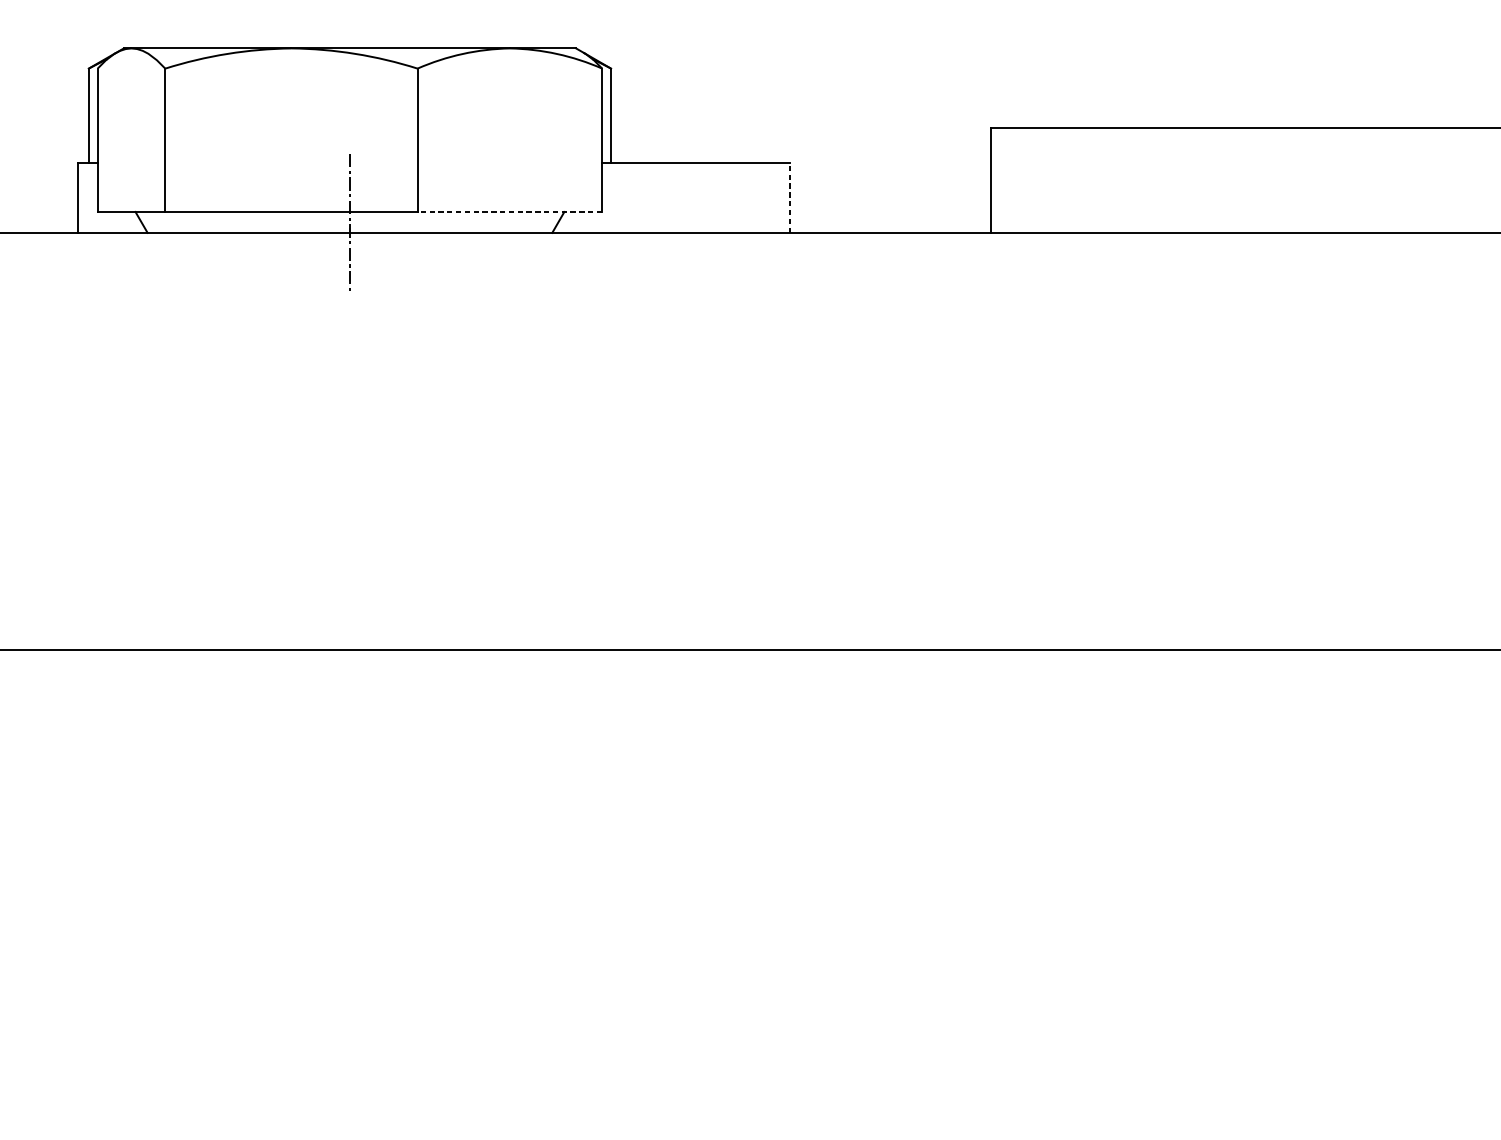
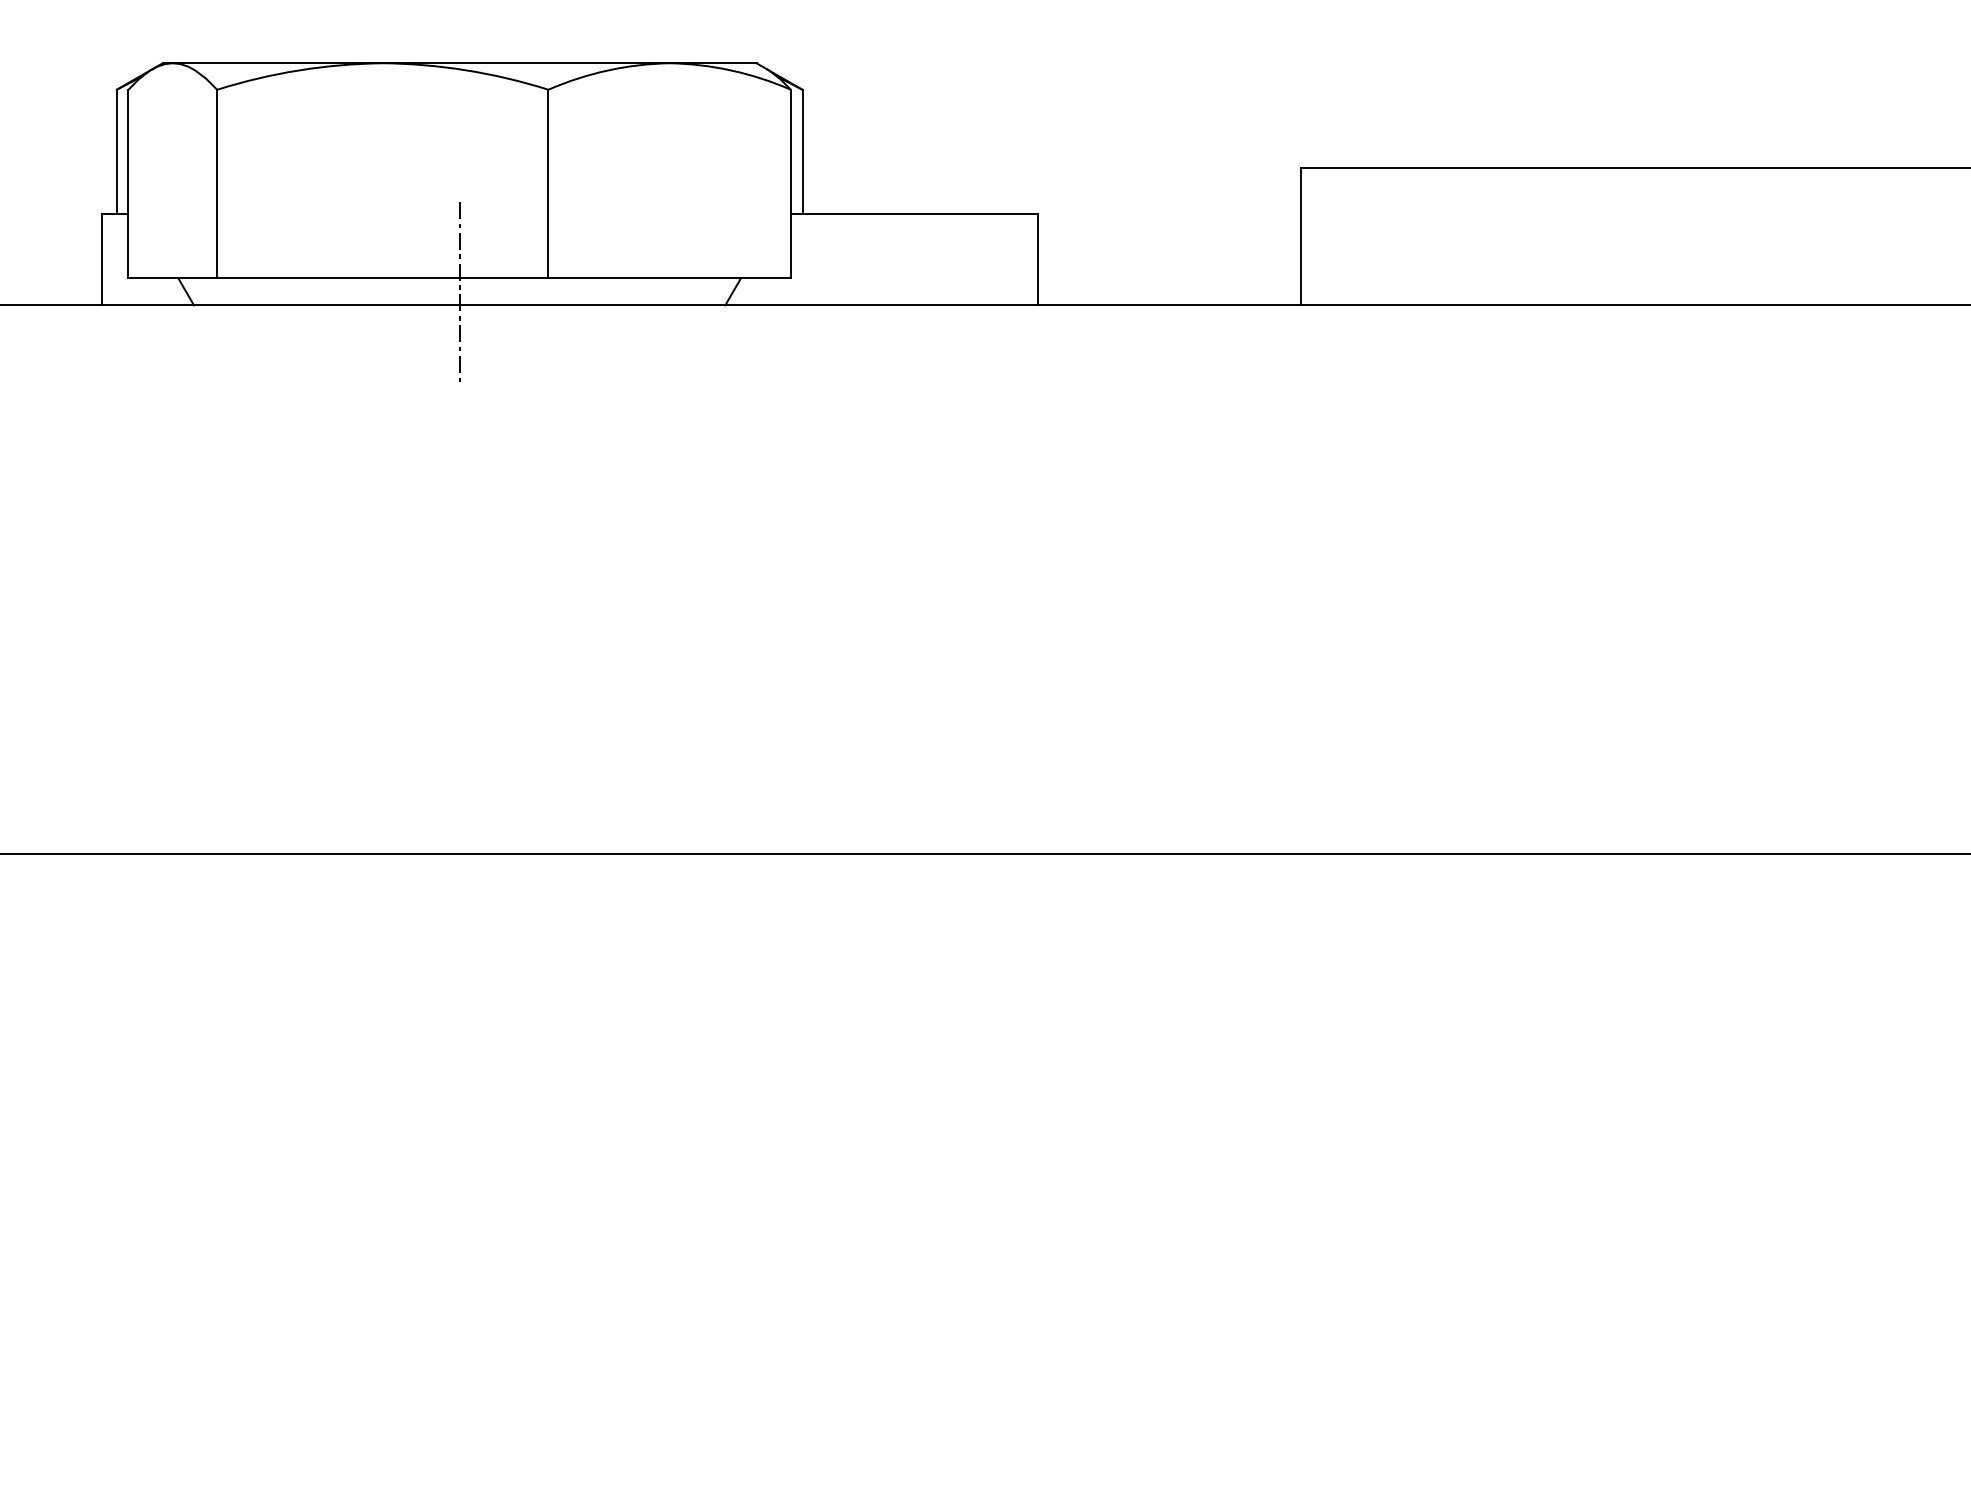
line: (790, 197) -> (1037, 259), dashed -> solid
line: (509, 212) -> (669, 278), dashed -> solid

